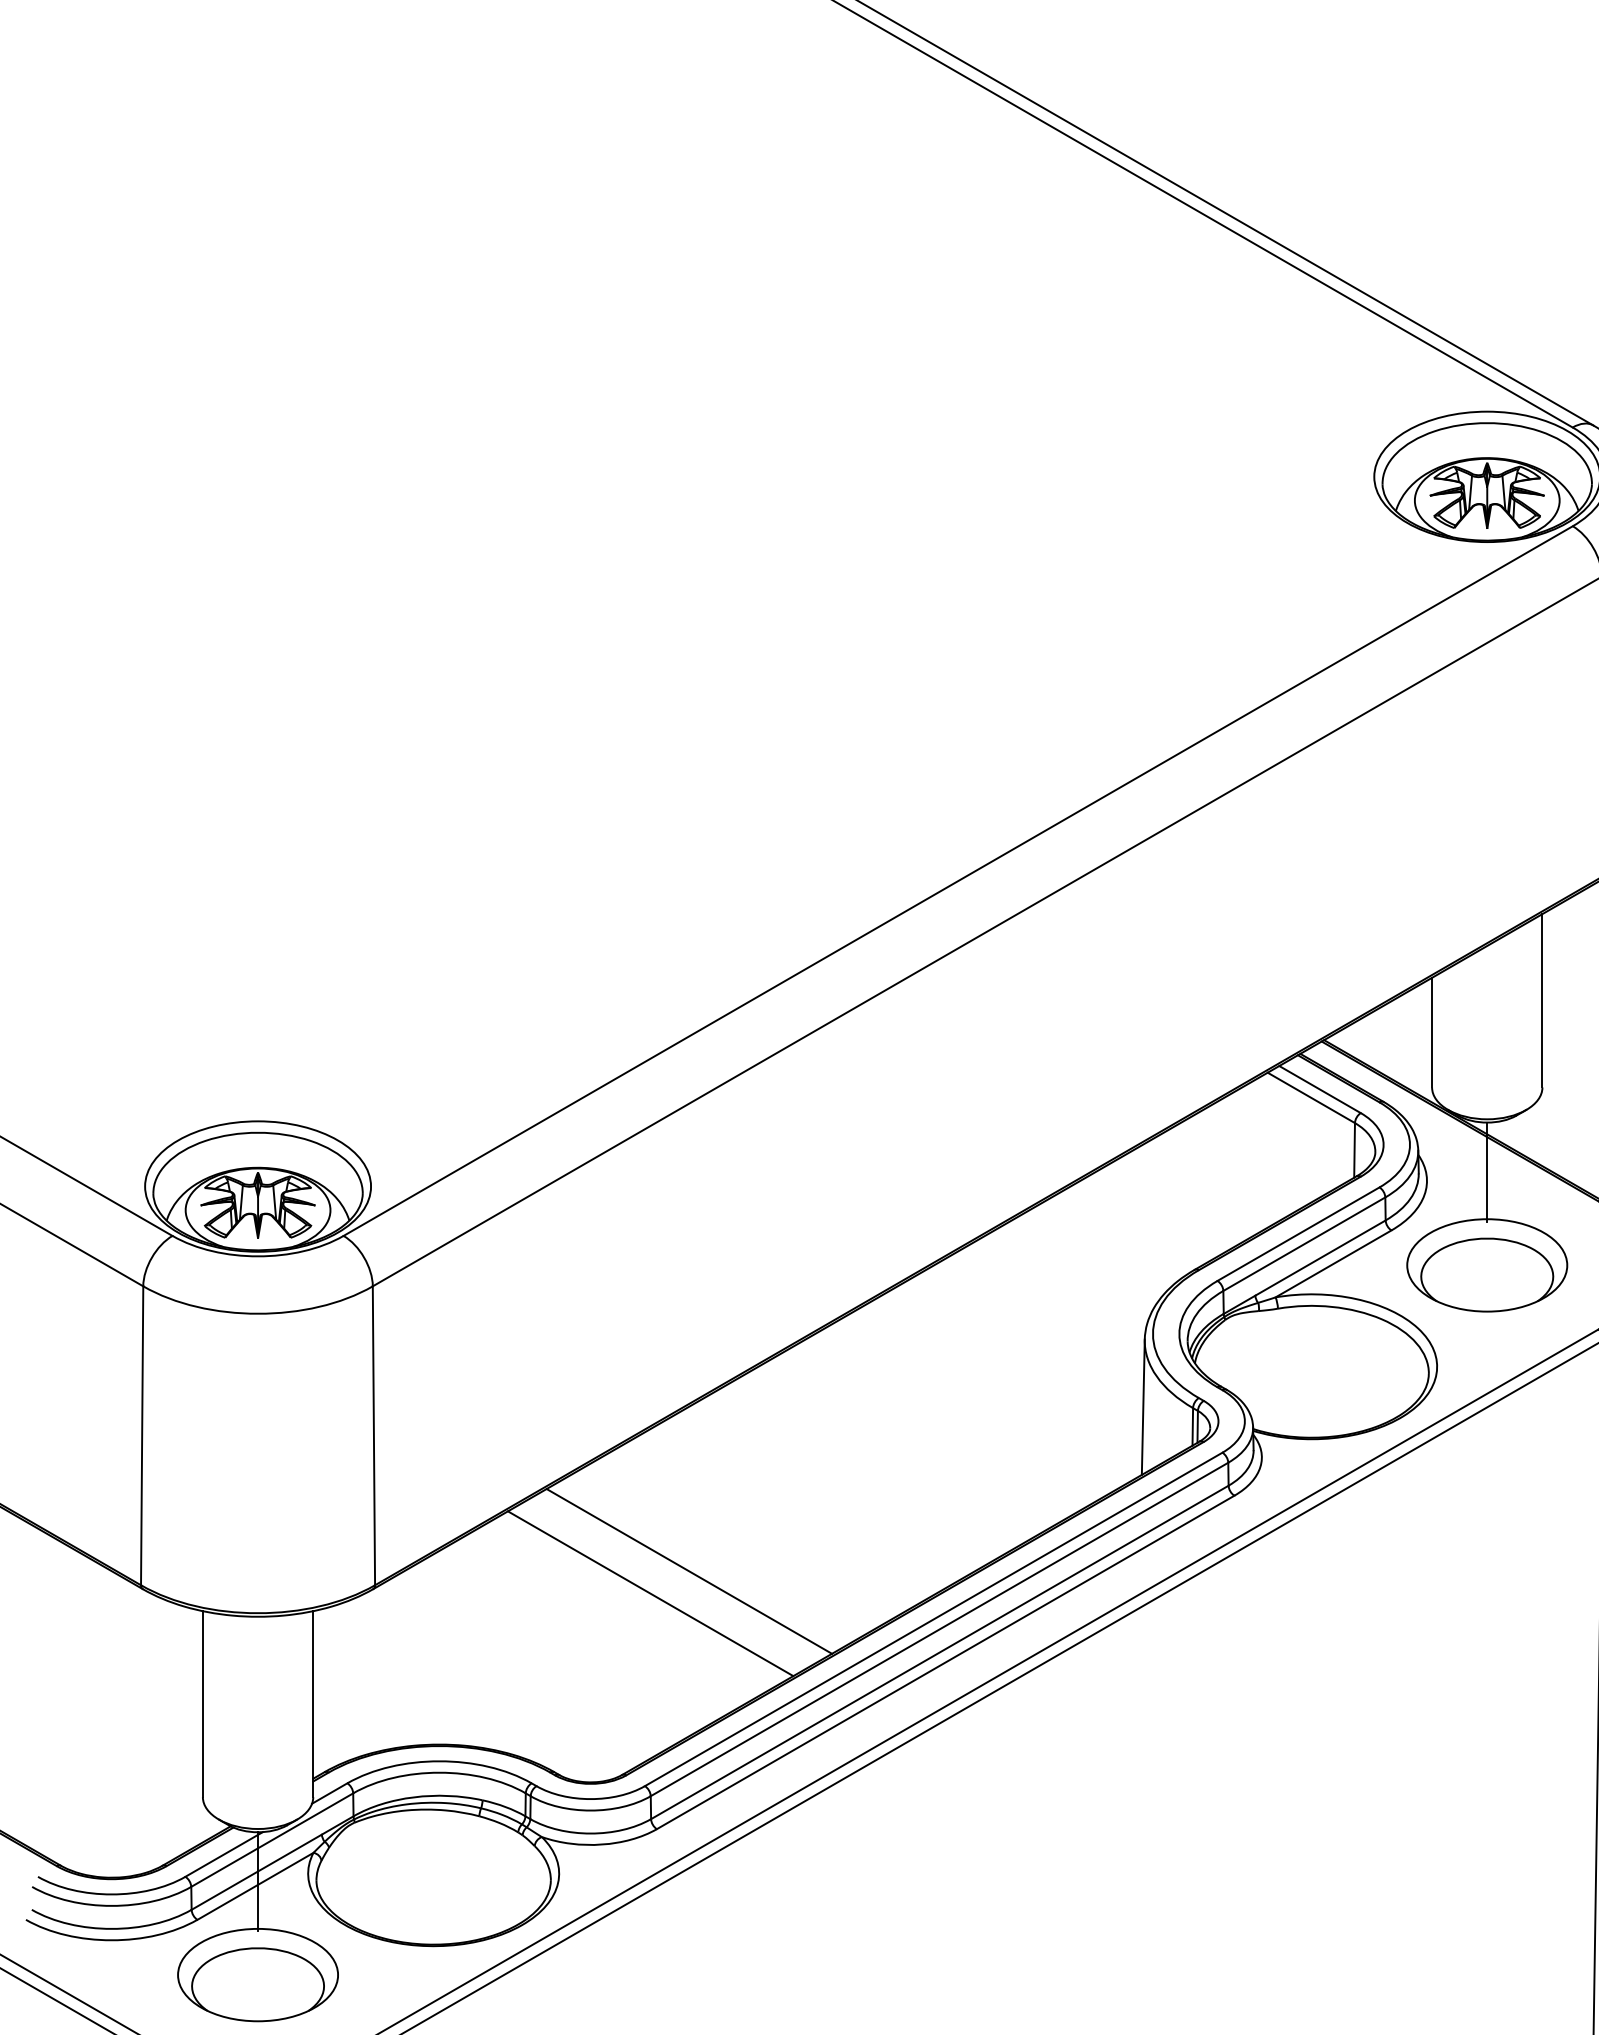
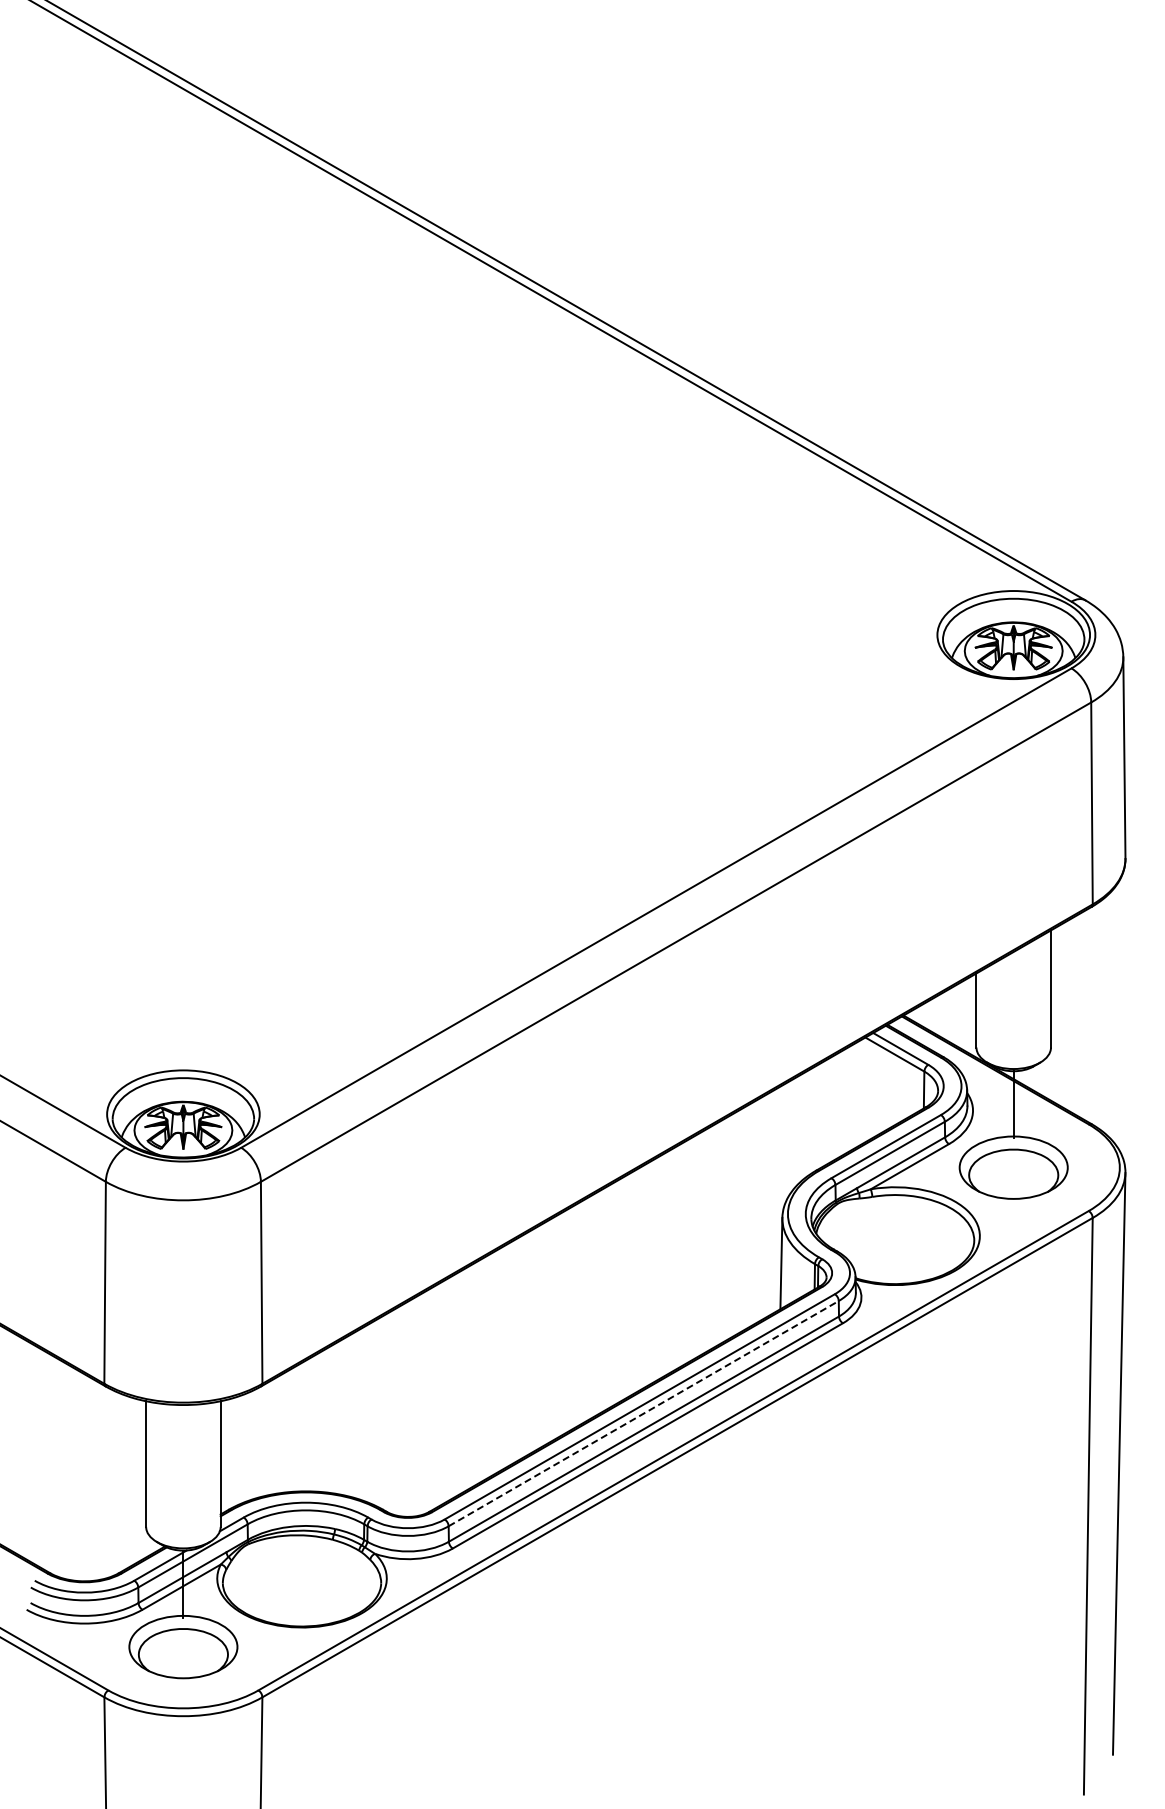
line: (688, 1571) -> (474, 1374), removed
line: (650, 1593) -> (448, 1389), removed
line: (940, 1629) -> (644, 1413), solid -> dashed

